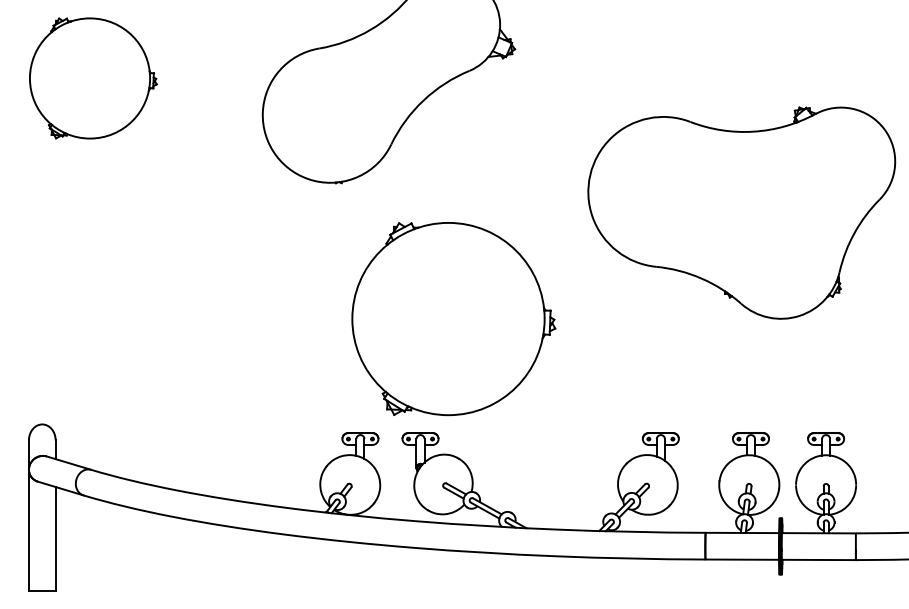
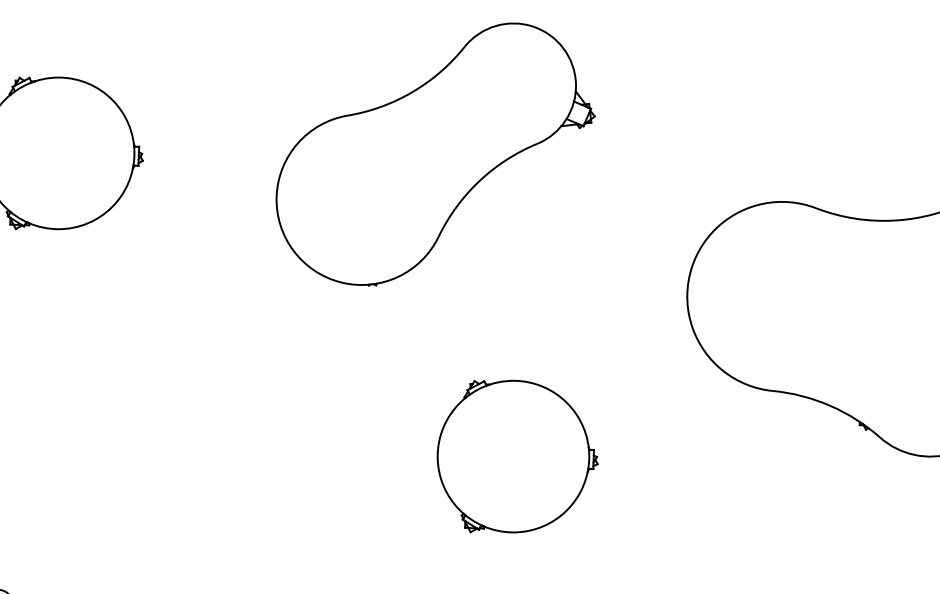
part: (453, 318) -> (517, 456), size x0.62

